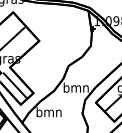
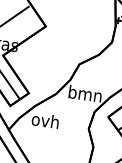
text: (48, 112) -> (44, 121), bmn -> ovh

